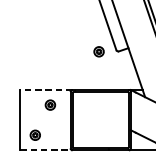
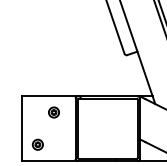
part: (98, 51) -> (105, 55), removed
line: (46, 90) -> (49, 96), dashed -> solid
line: (46, 149) -> (49, 160), dashed -> solid

